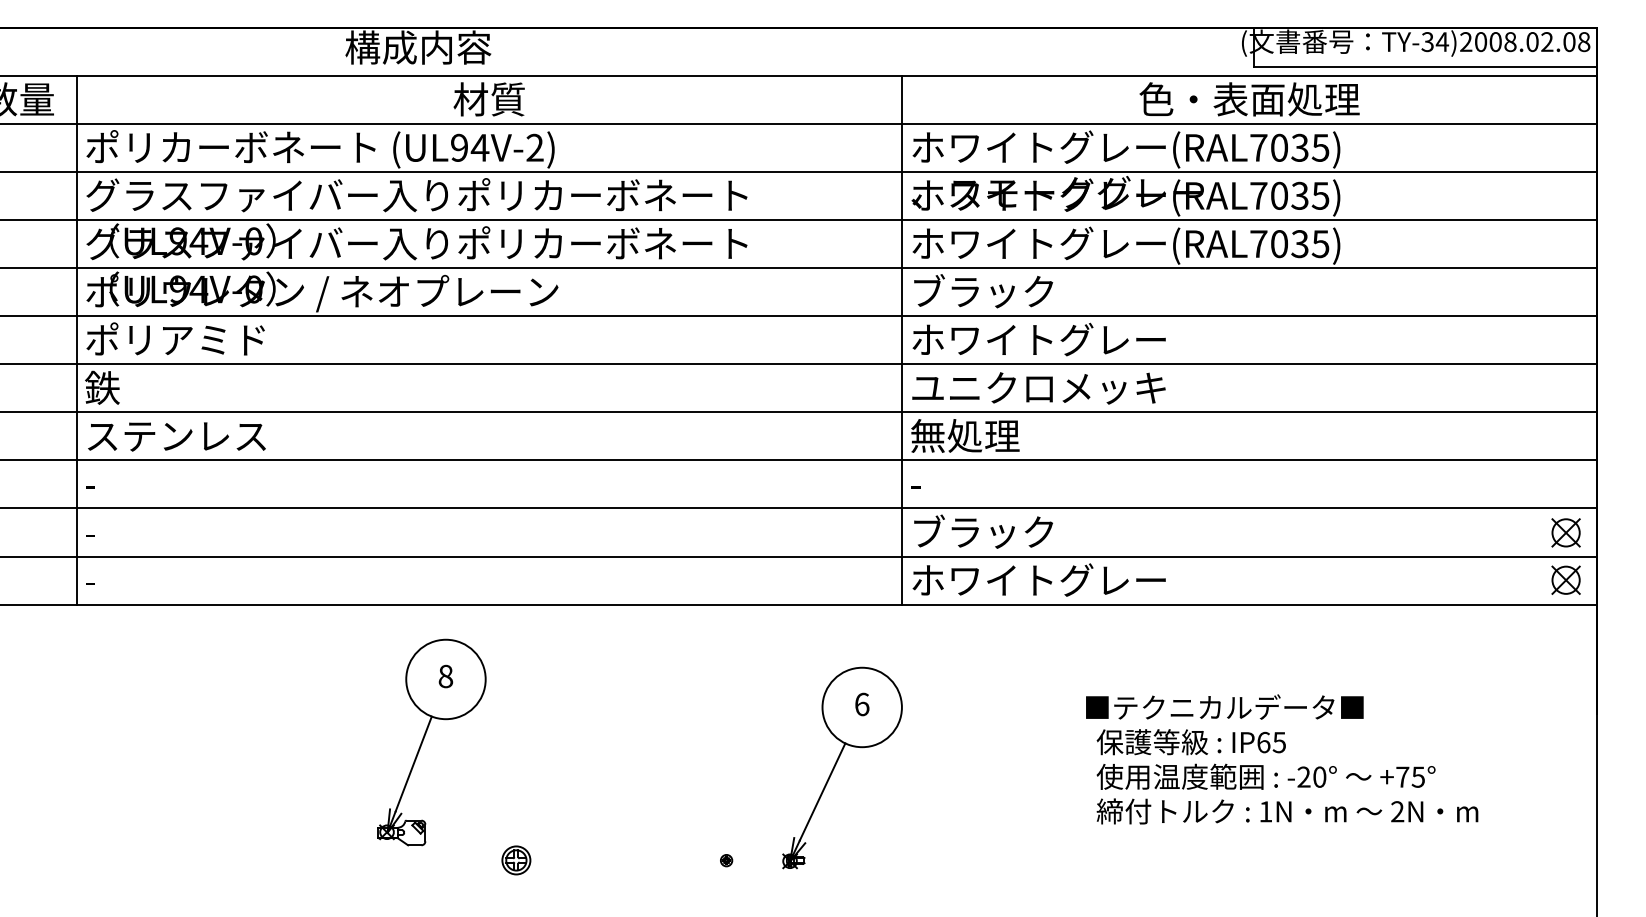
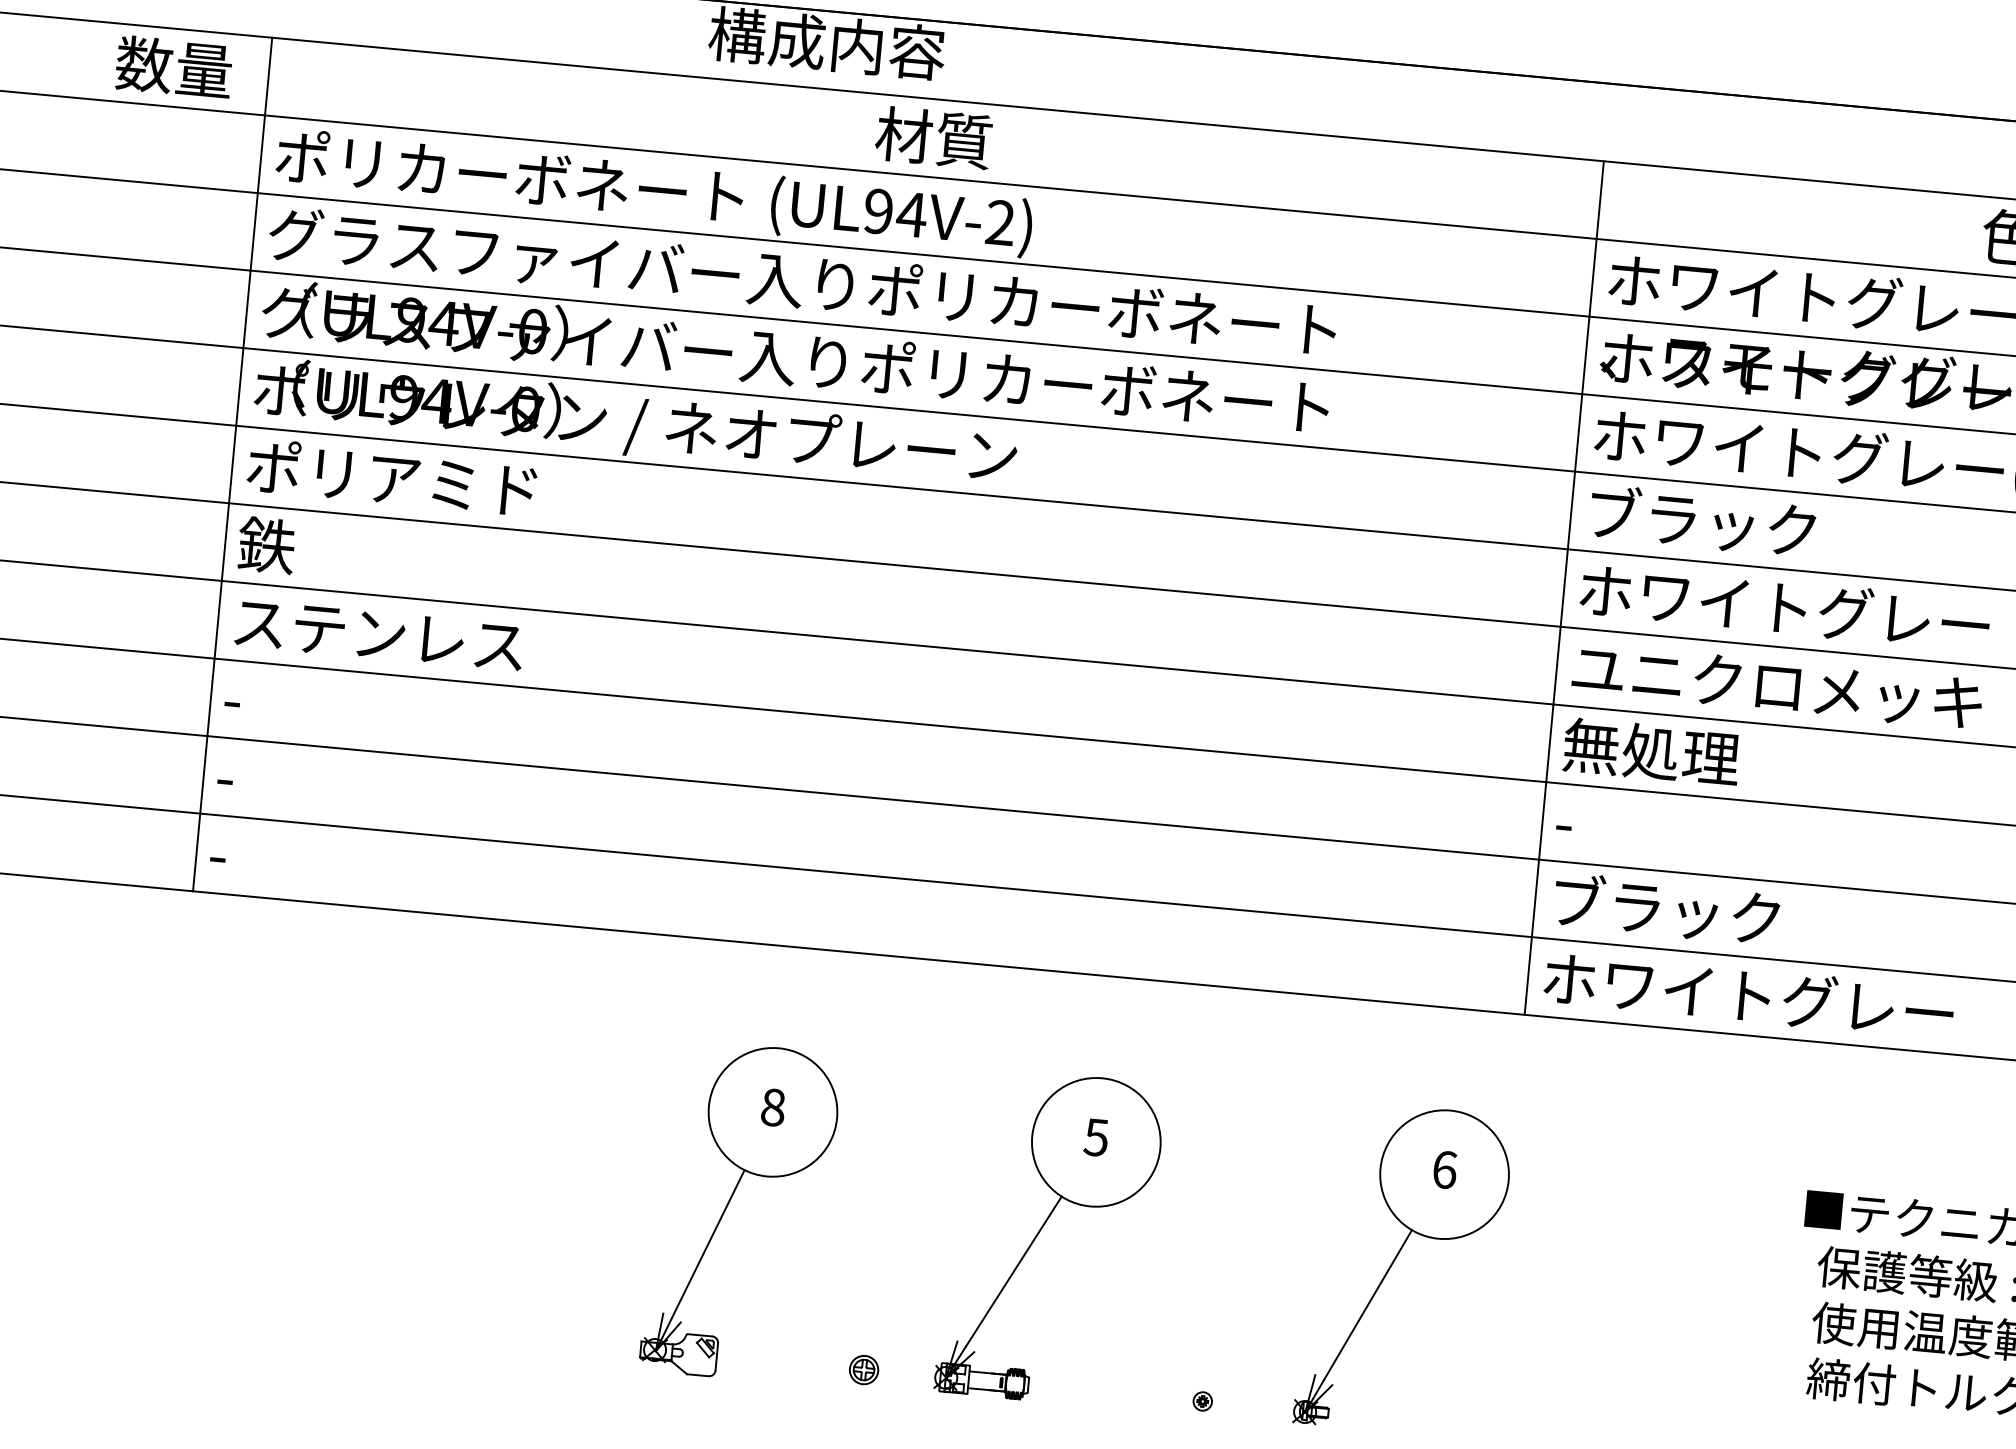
part: (424, 739) -> (729, 1205), moved
part: (622, 768) -> (1048, 1237), added
part: (516, 860) -> (863, 1369), size x0.62

